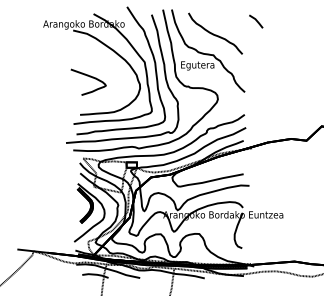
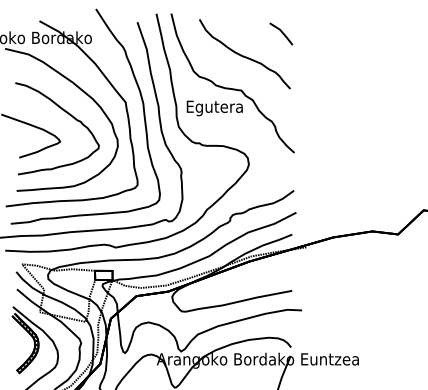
line: (256, 21) -> (281, 33), moved
curve: (109, 69) -> (66, 114), added

